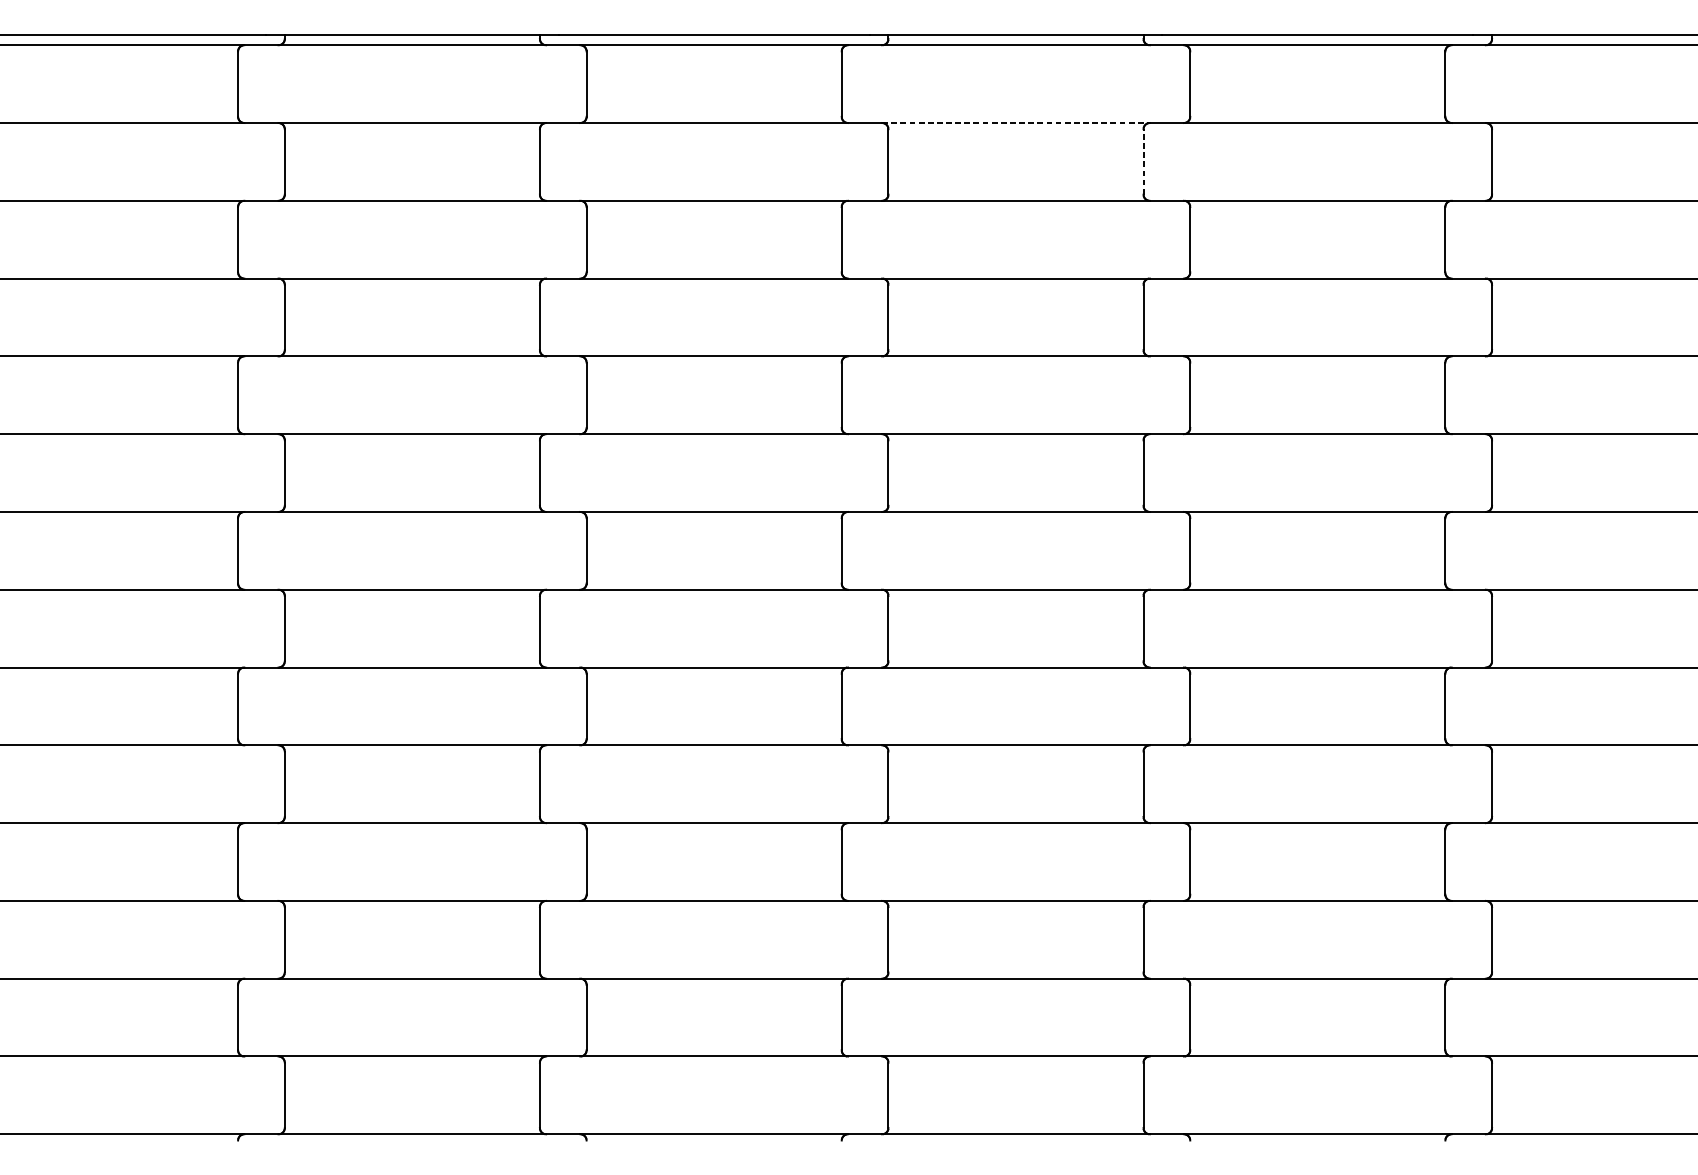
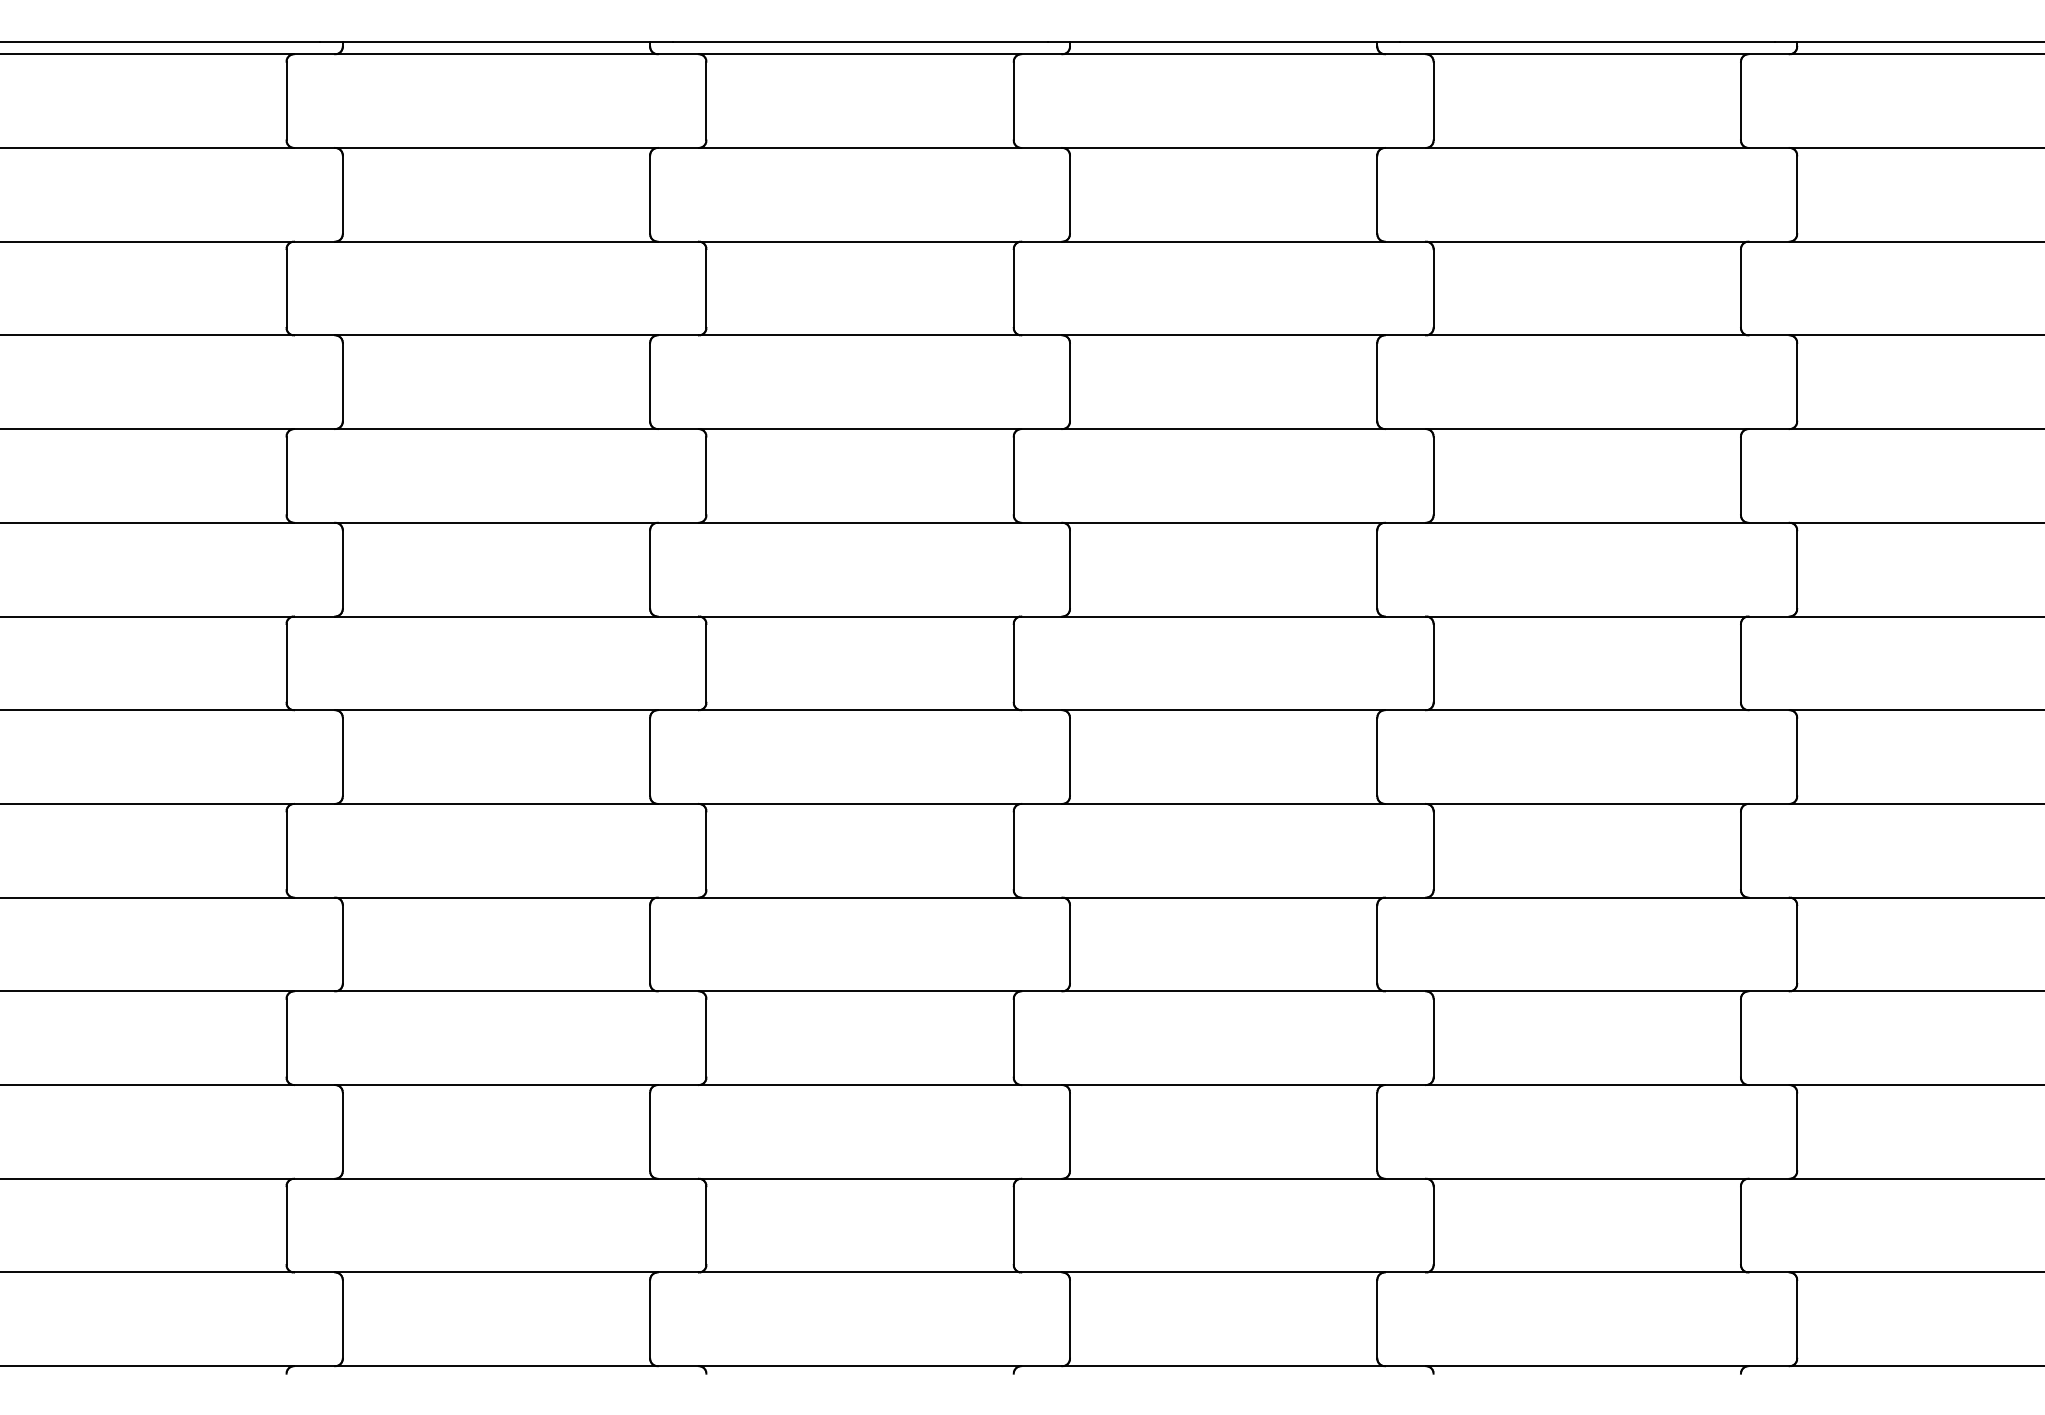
line: (1016, 122) -> (1224, 147), dashed -> solid
line: (1143, 161) -> (1377, 194), dashed -> solid

